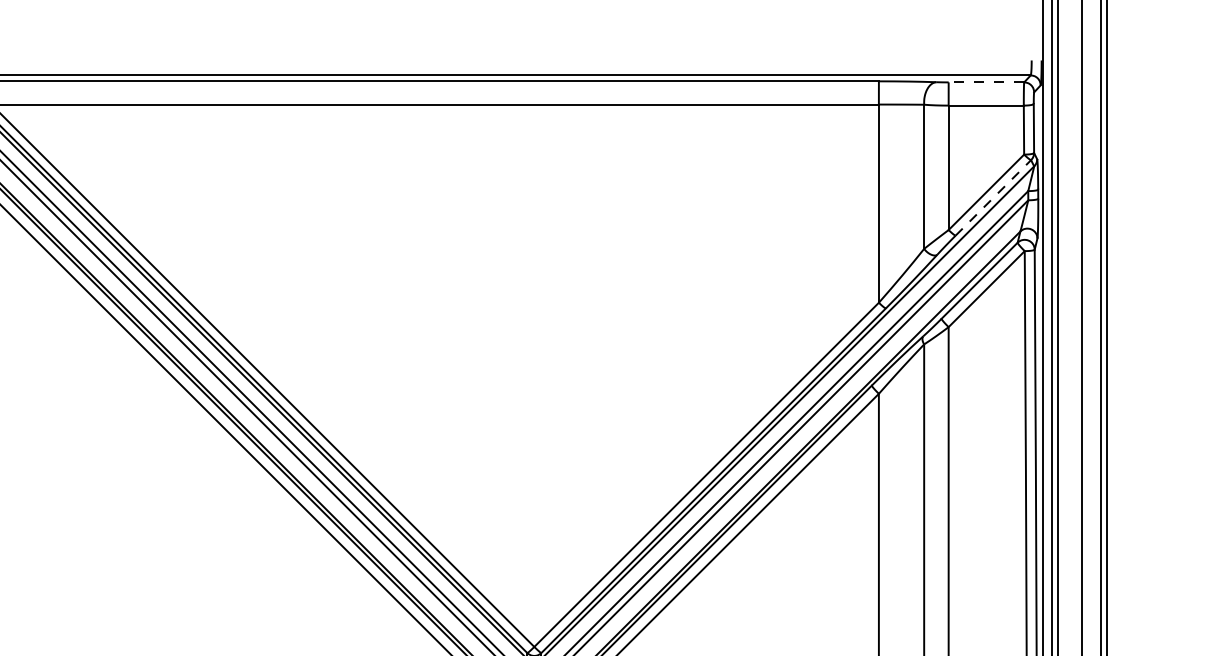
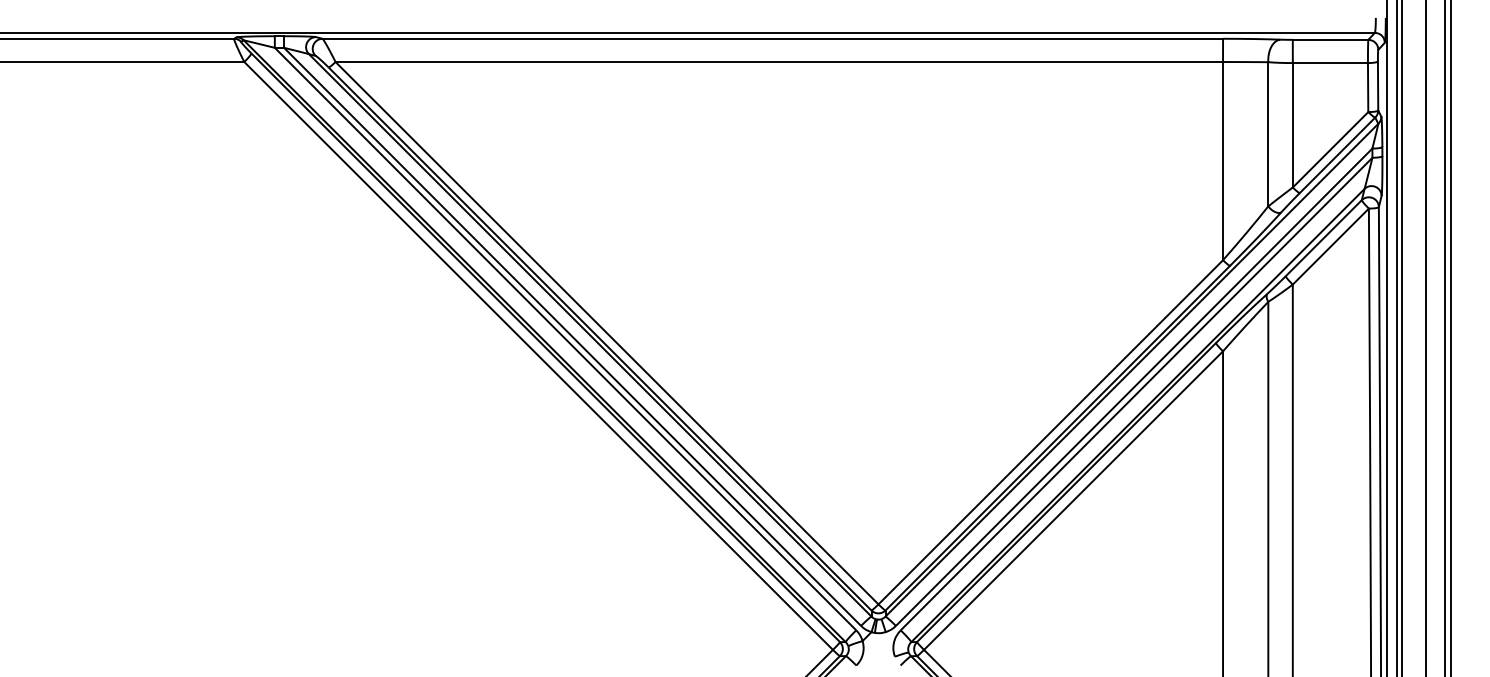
line: (986, 82) -> (1330, 39), dashed -> solid
line: (993, 198) -> (1337, 155), dashed -> solid

